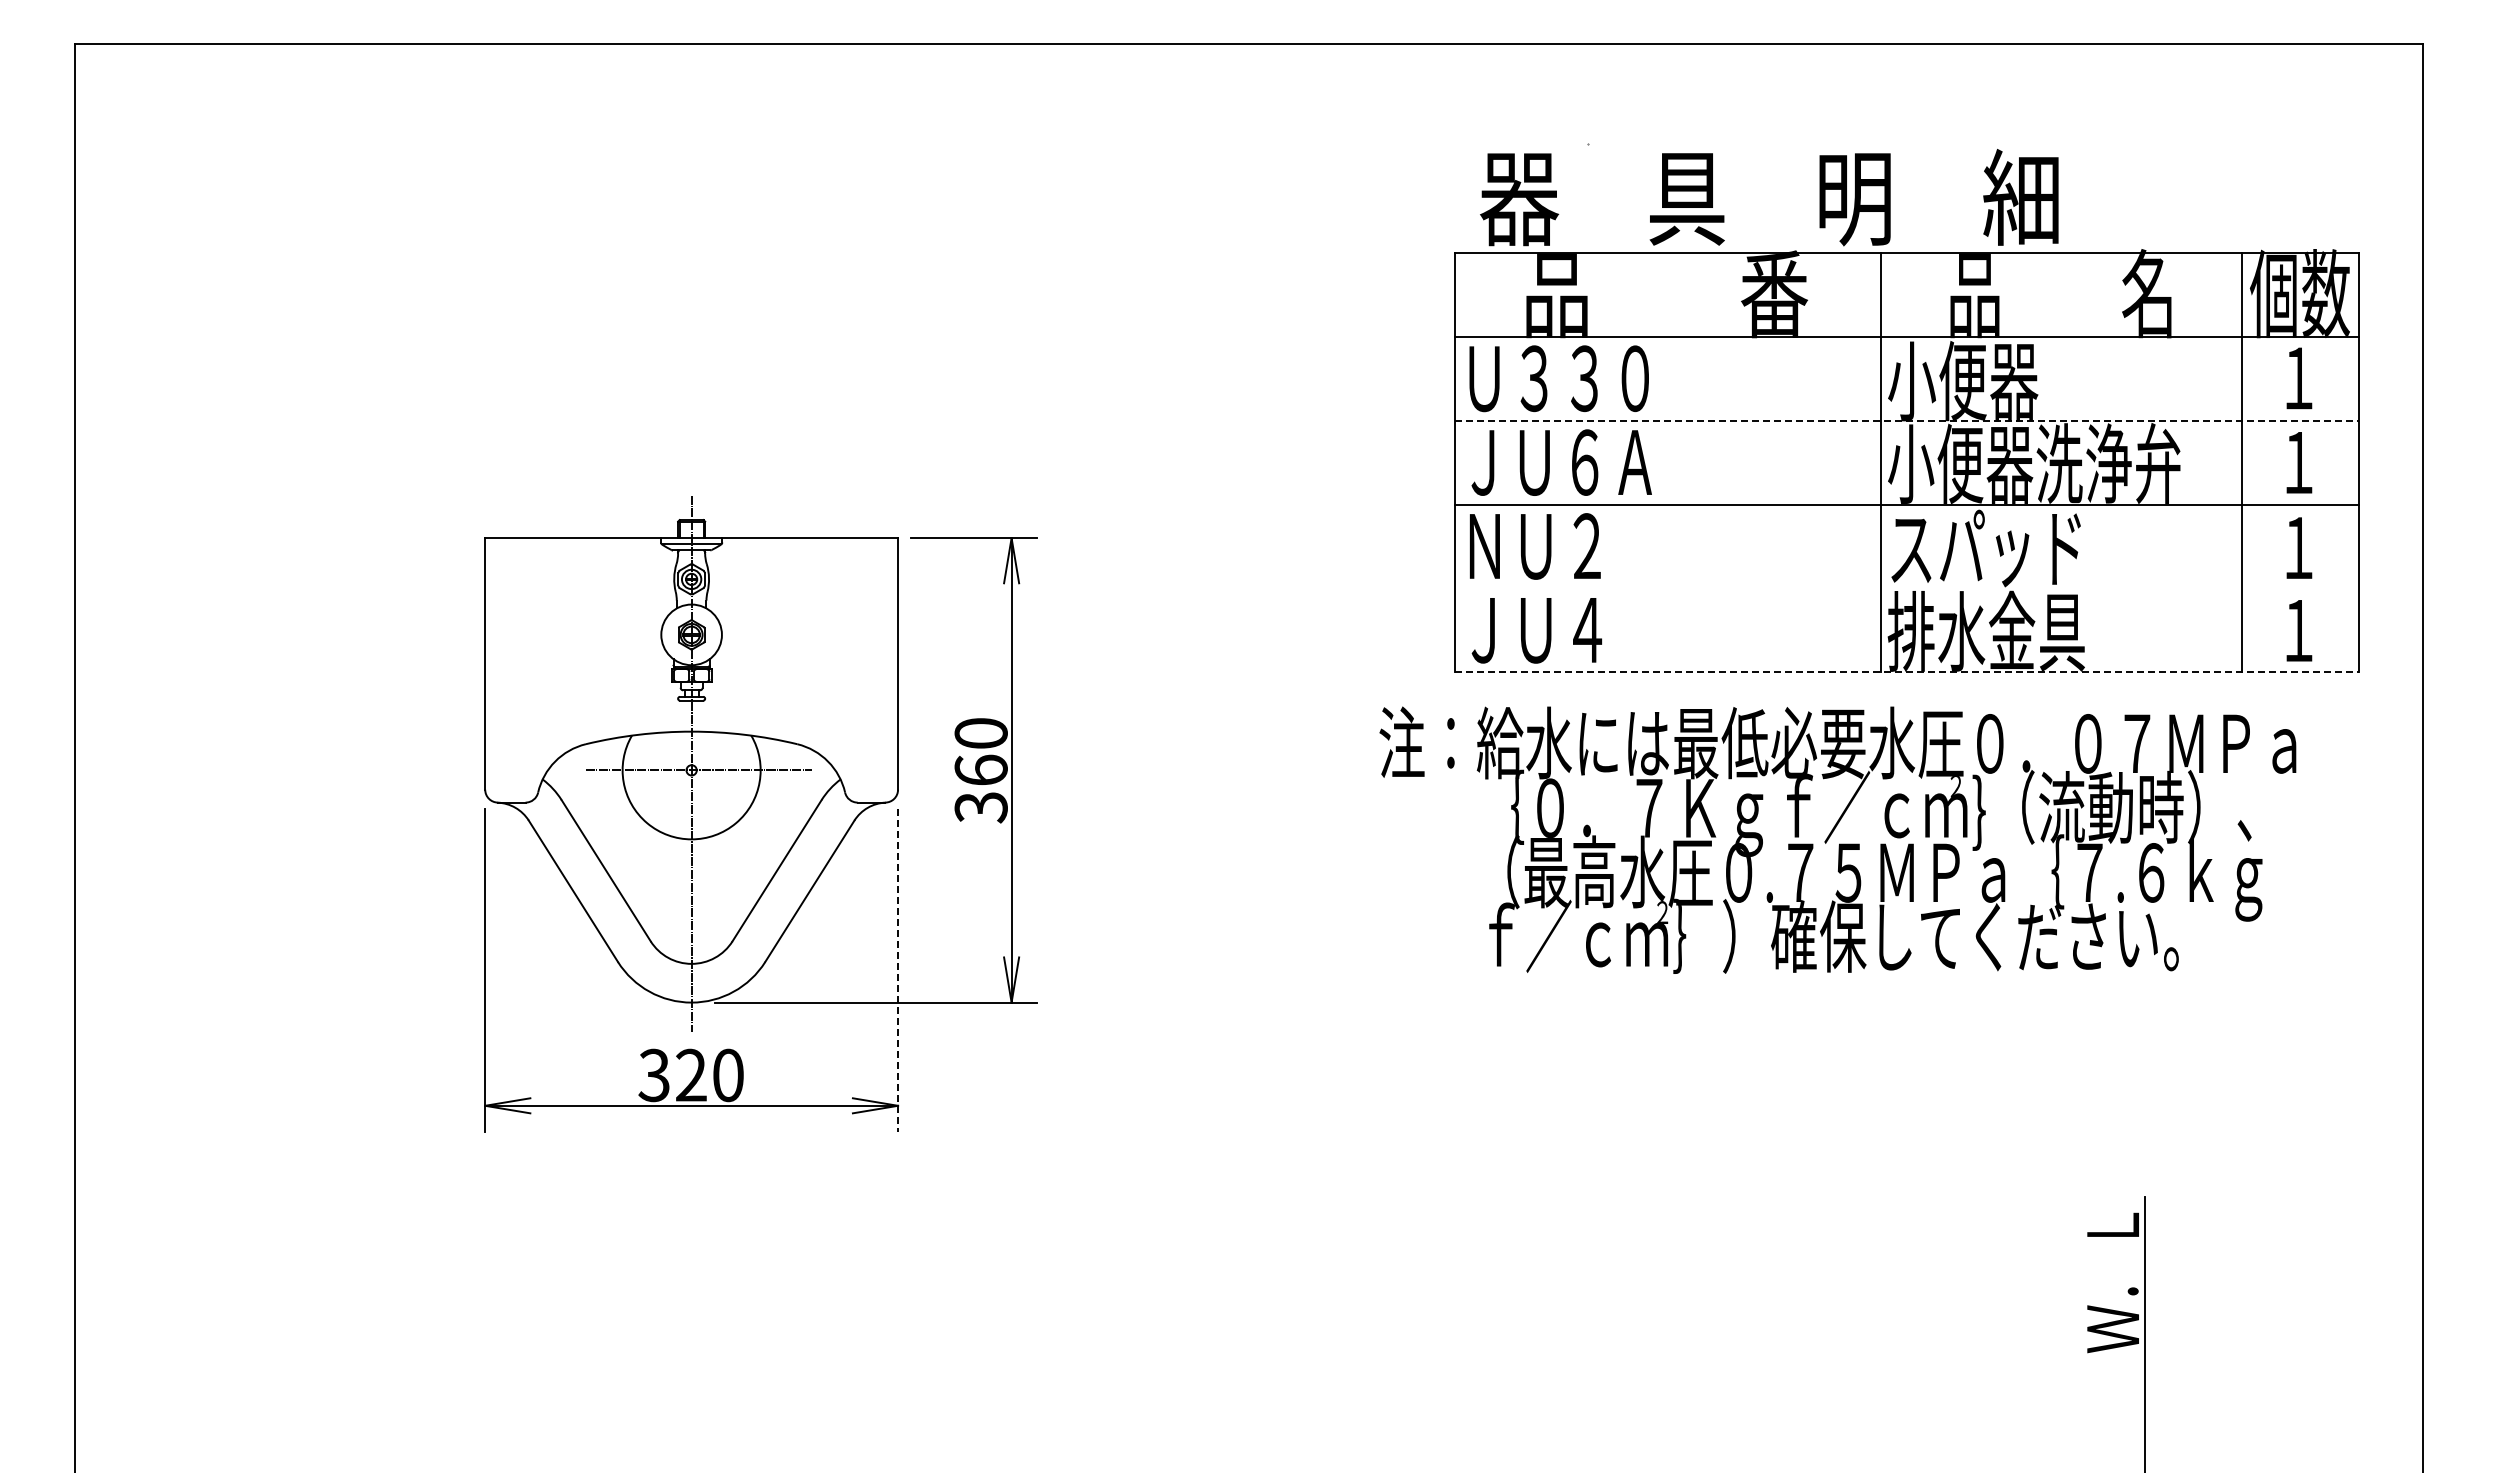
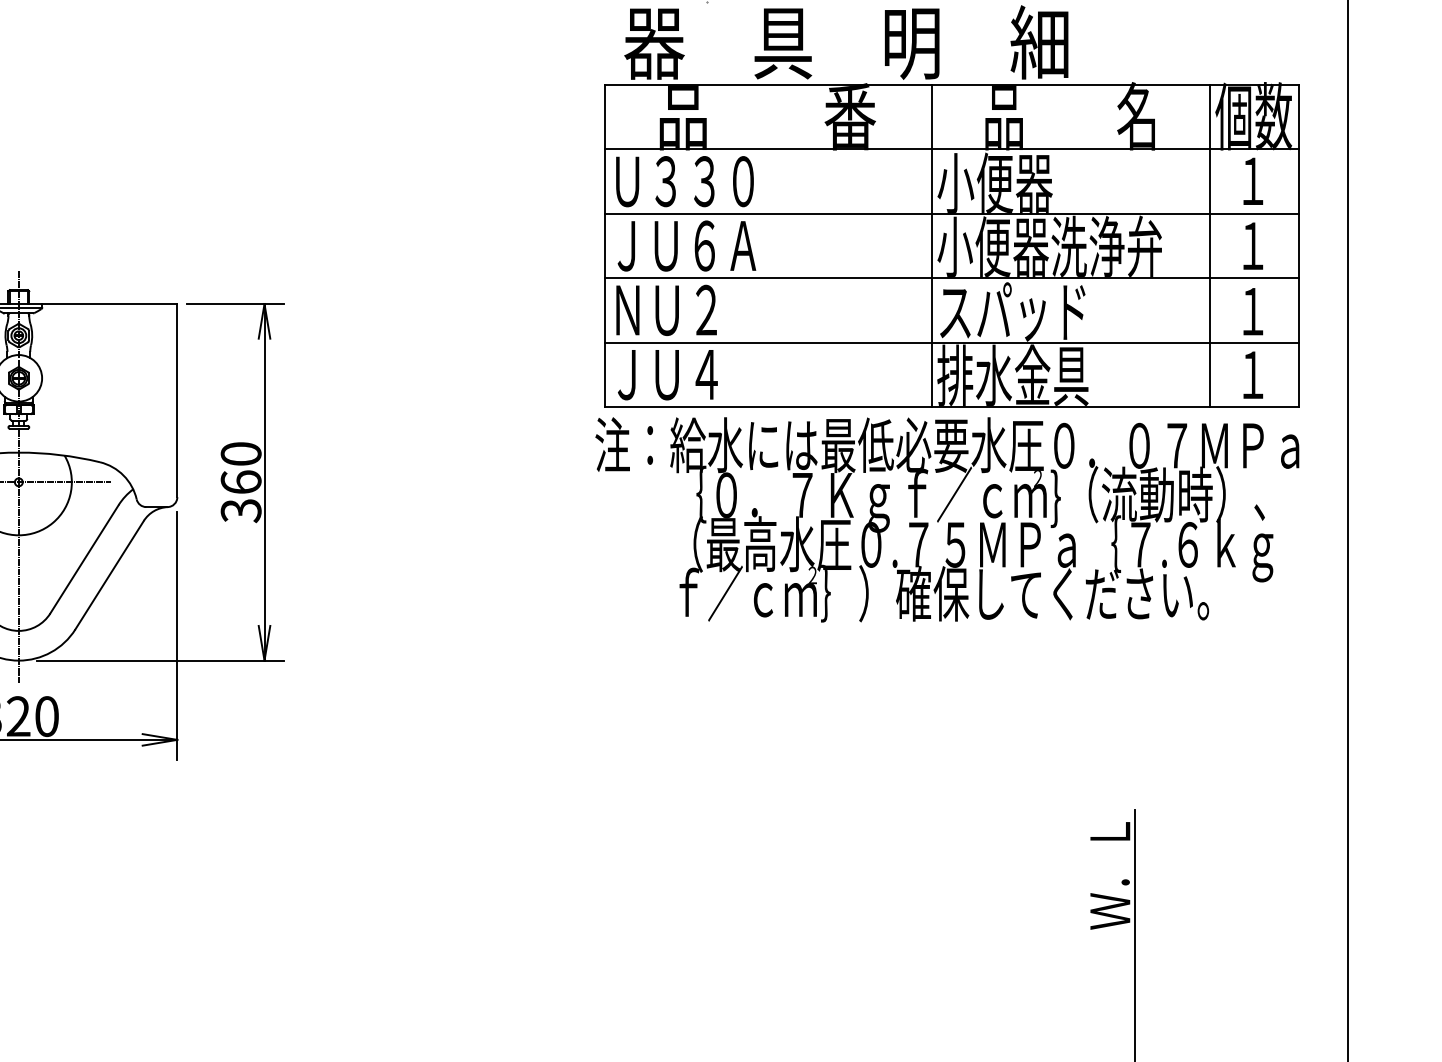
line: (1906, 420) -> (951, 213), dashed -> solid
line: (1906, 588) -> (951, 342), added
line: (1906, 672) -> (951, 407), dashed -> solid
text: (1837, 839) -> (947, 519), moved
line: (898, 970) -> (177, 635), dashed -> solid

